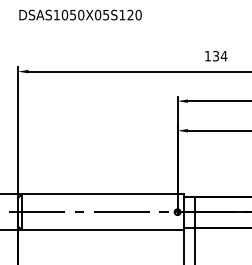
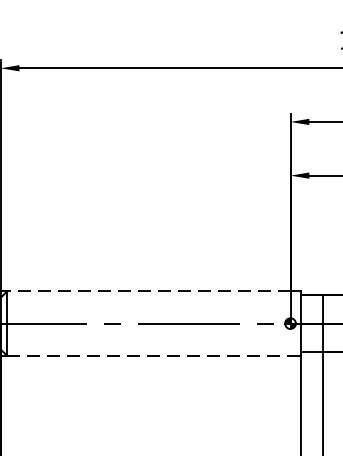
line: (99, 194) -> (148, 291), solid -> dashed
line: (100, 229) -> (150, 355), solid -> dashed

